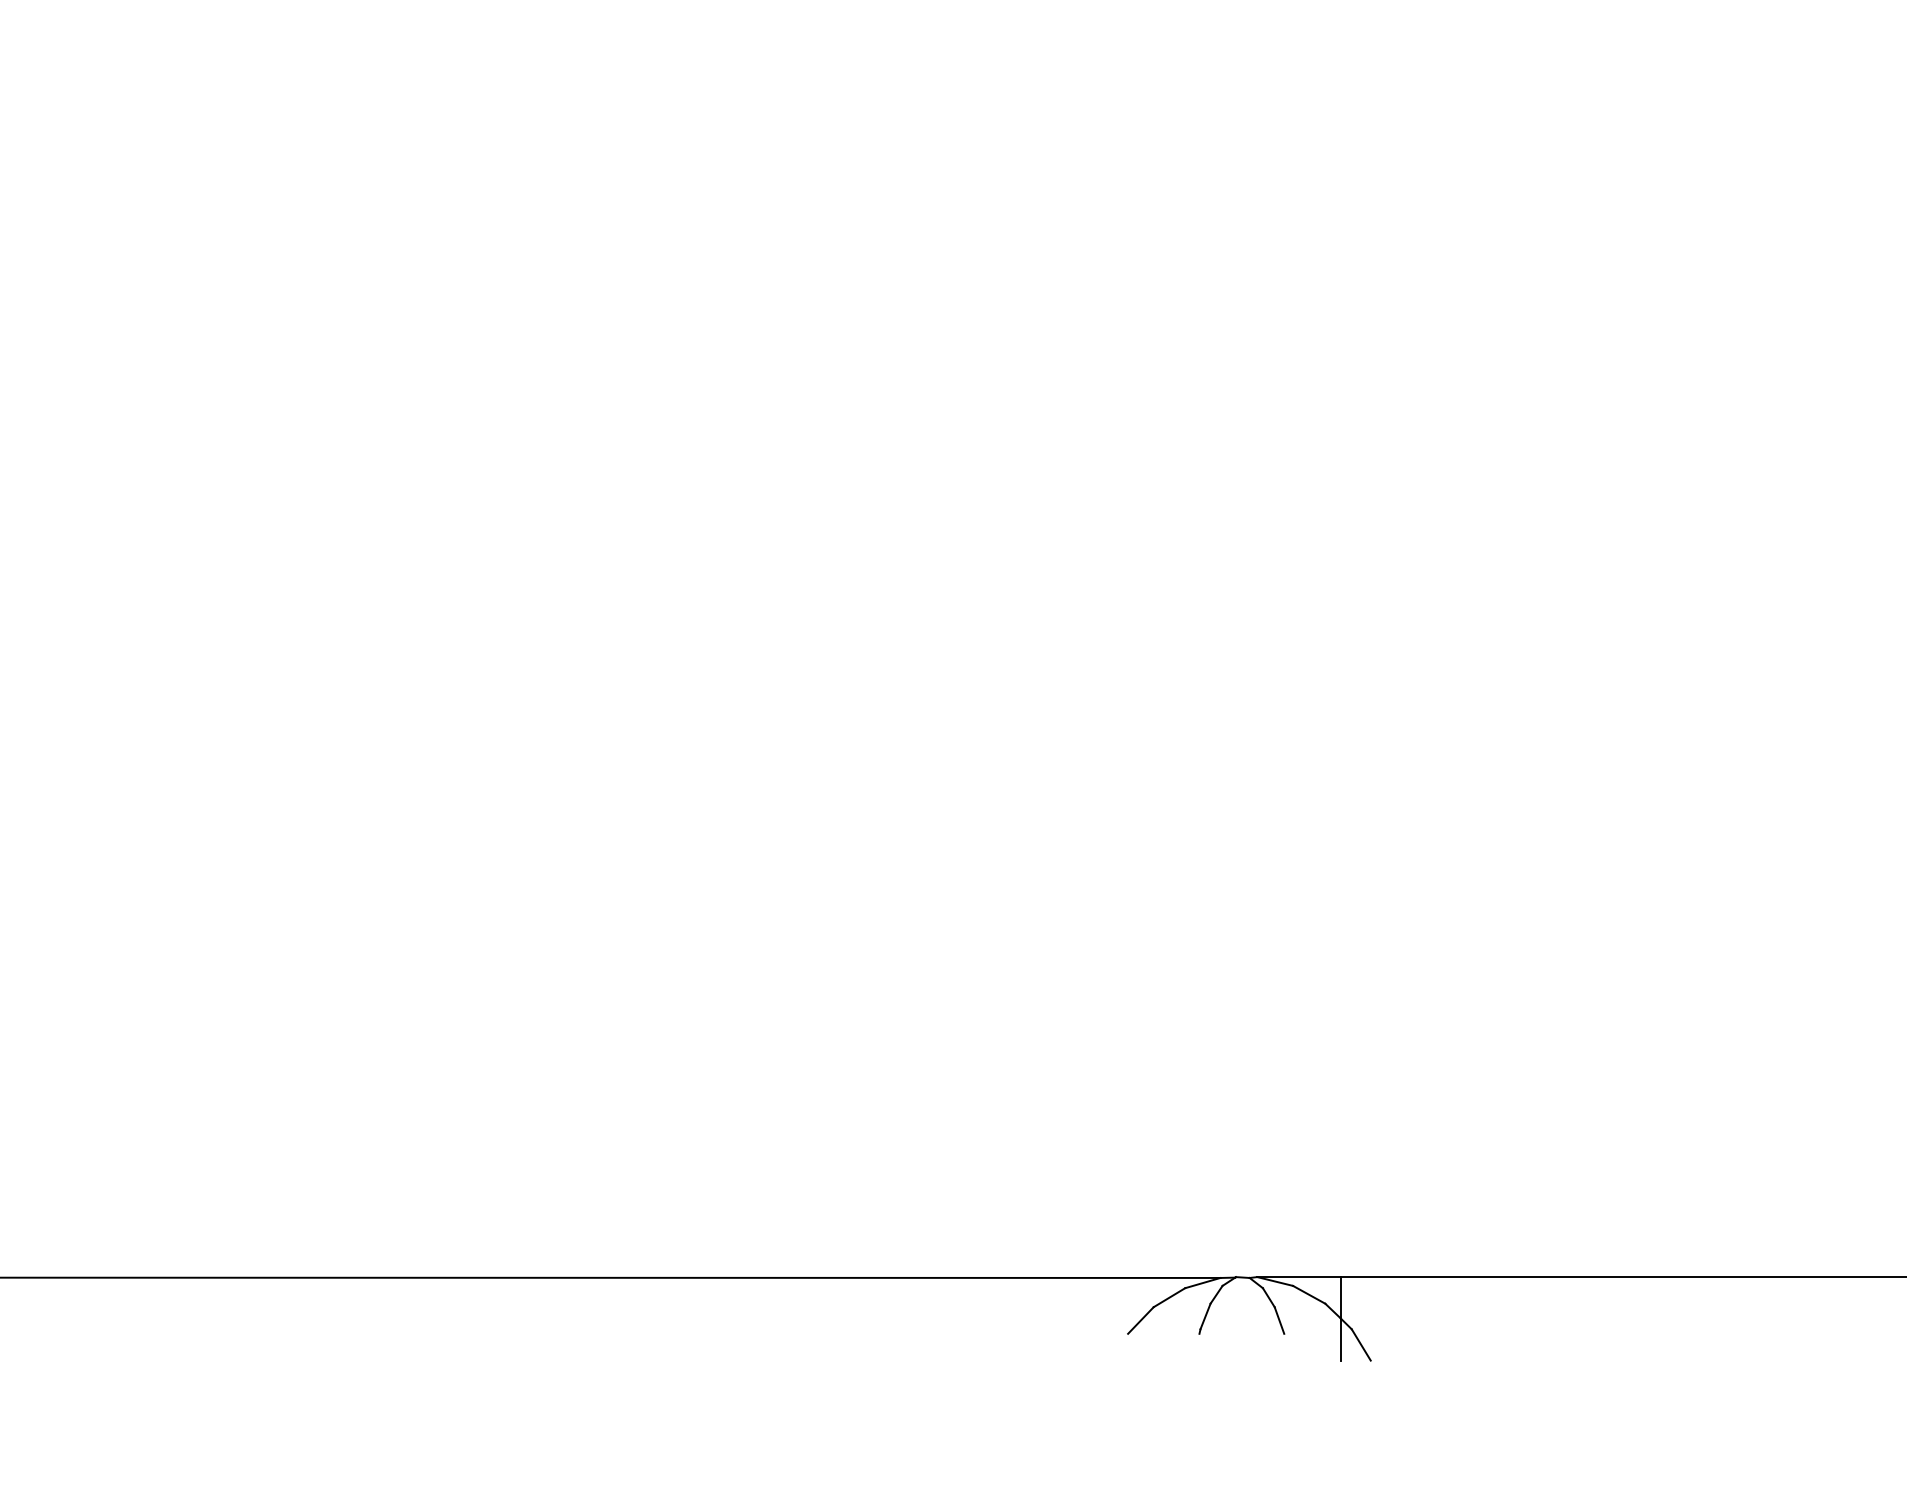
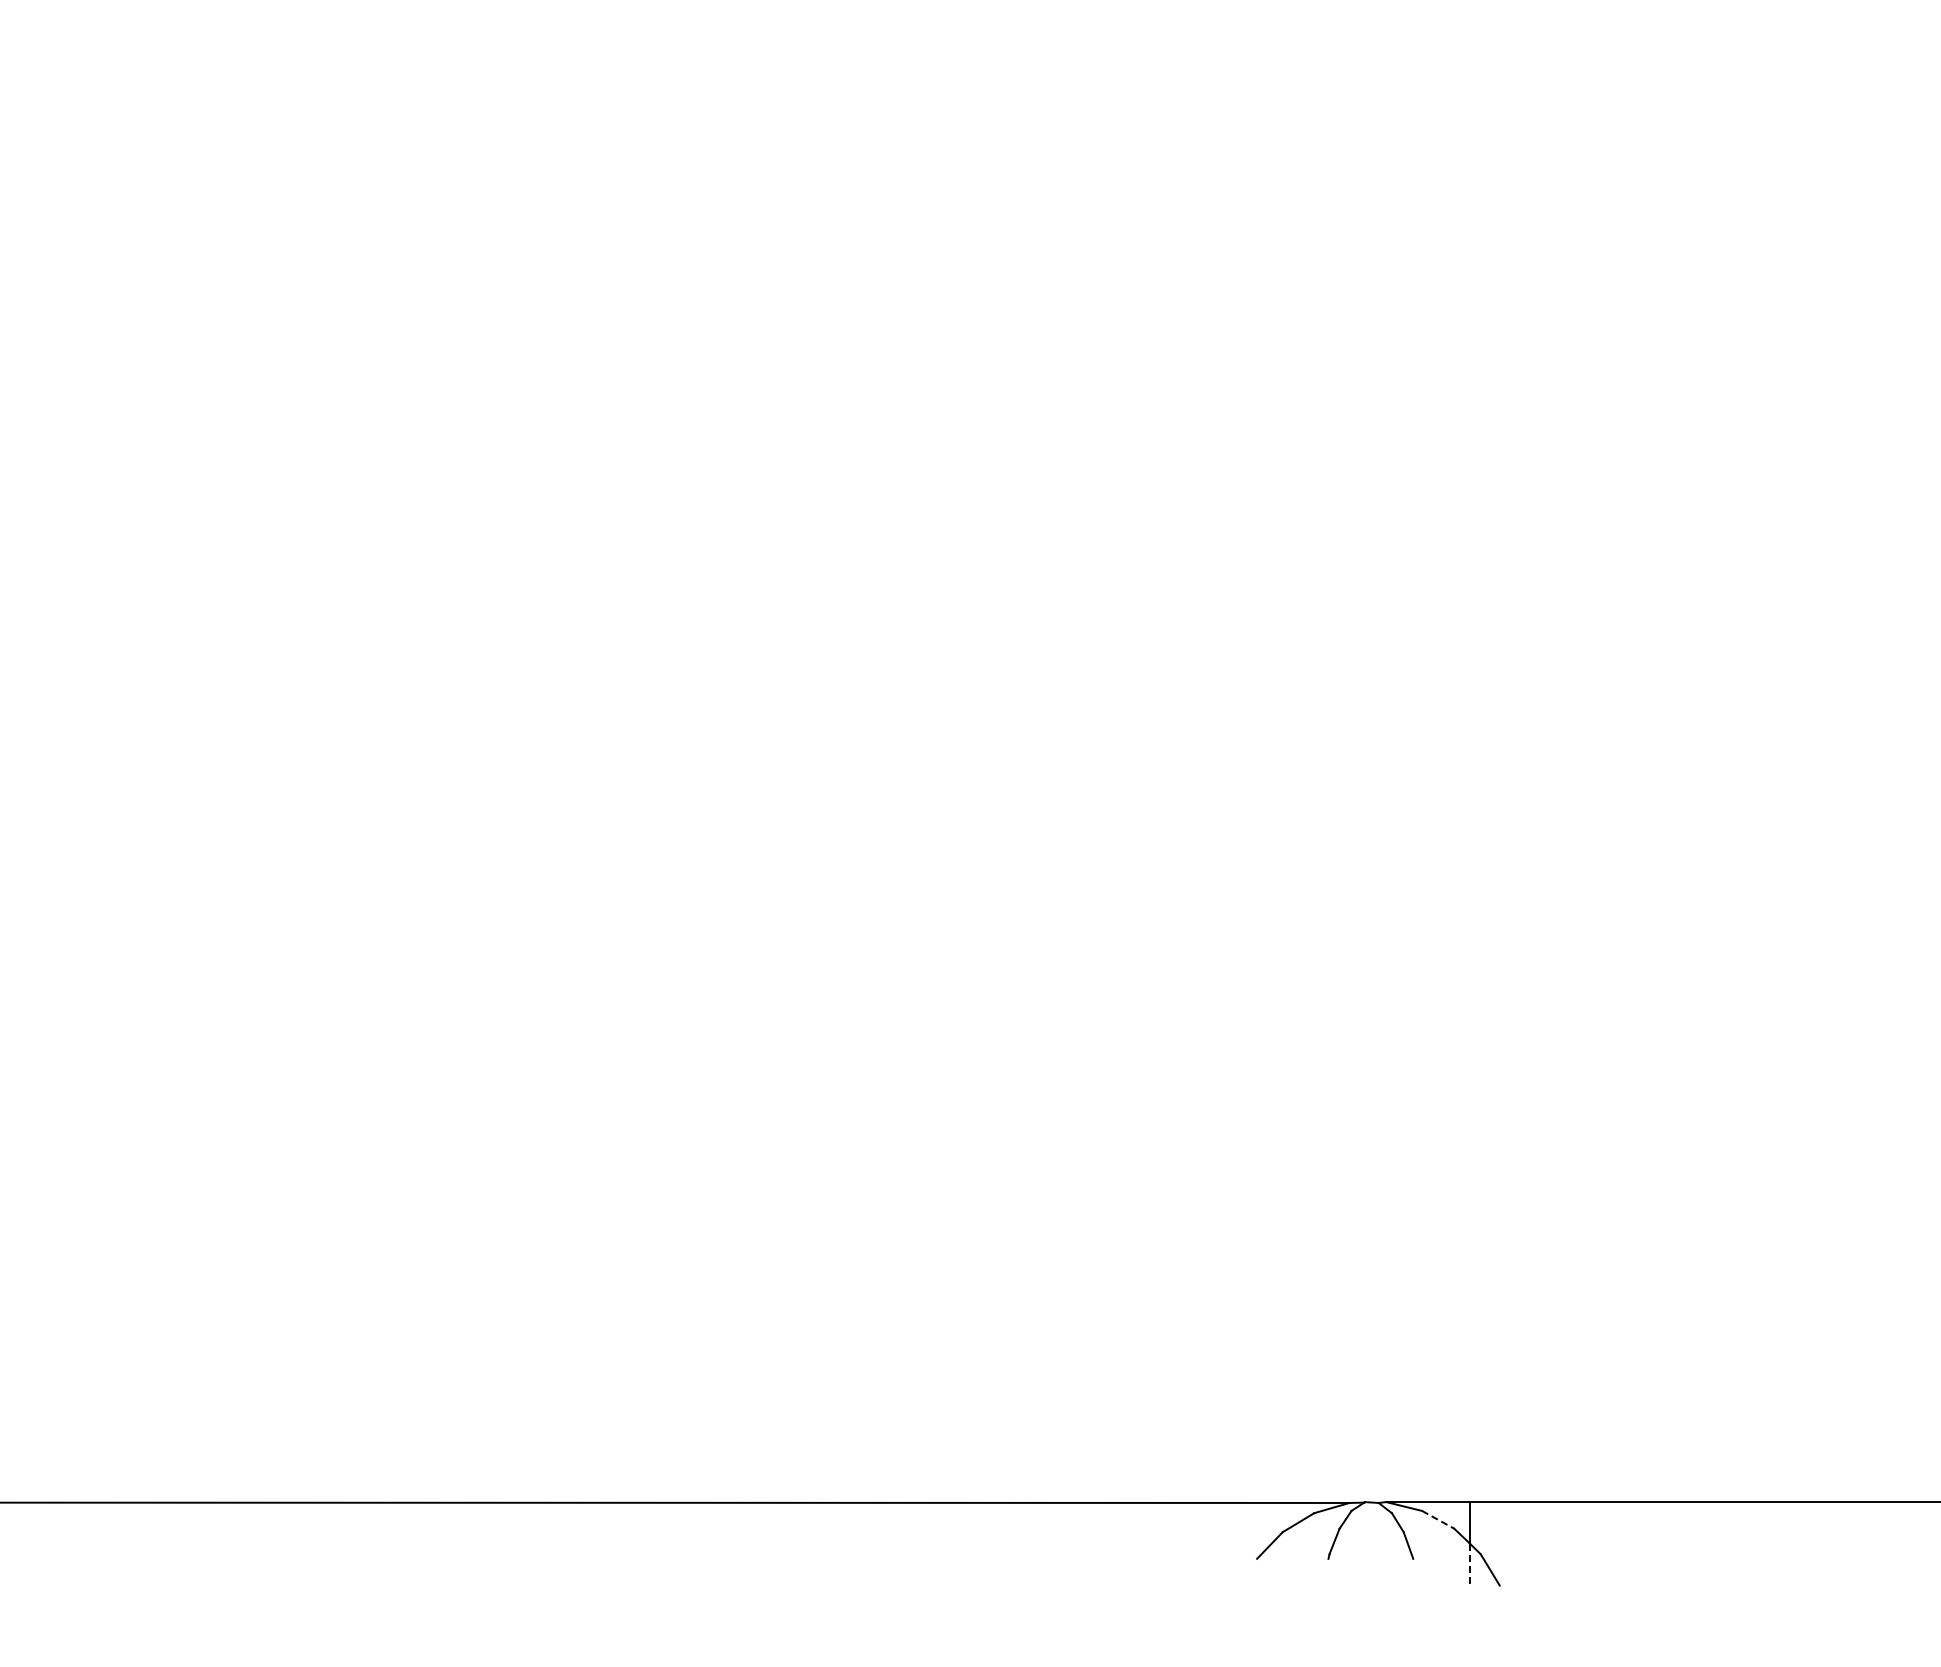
line: (1309, 1295) -> (1438, 1520), solid -> dashed
line: (1340, 1340) -> (1469, 1565), solid -> dashed

